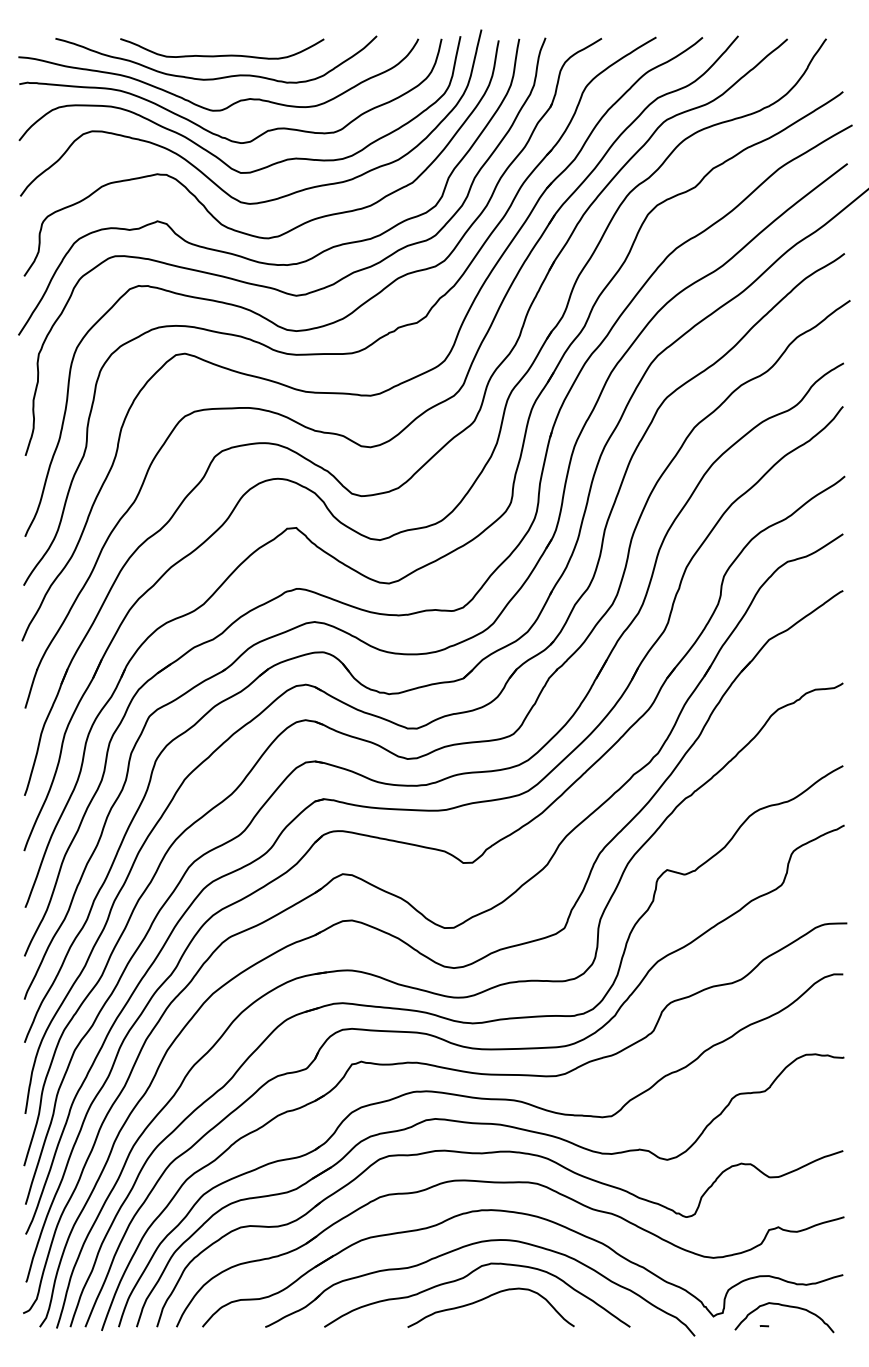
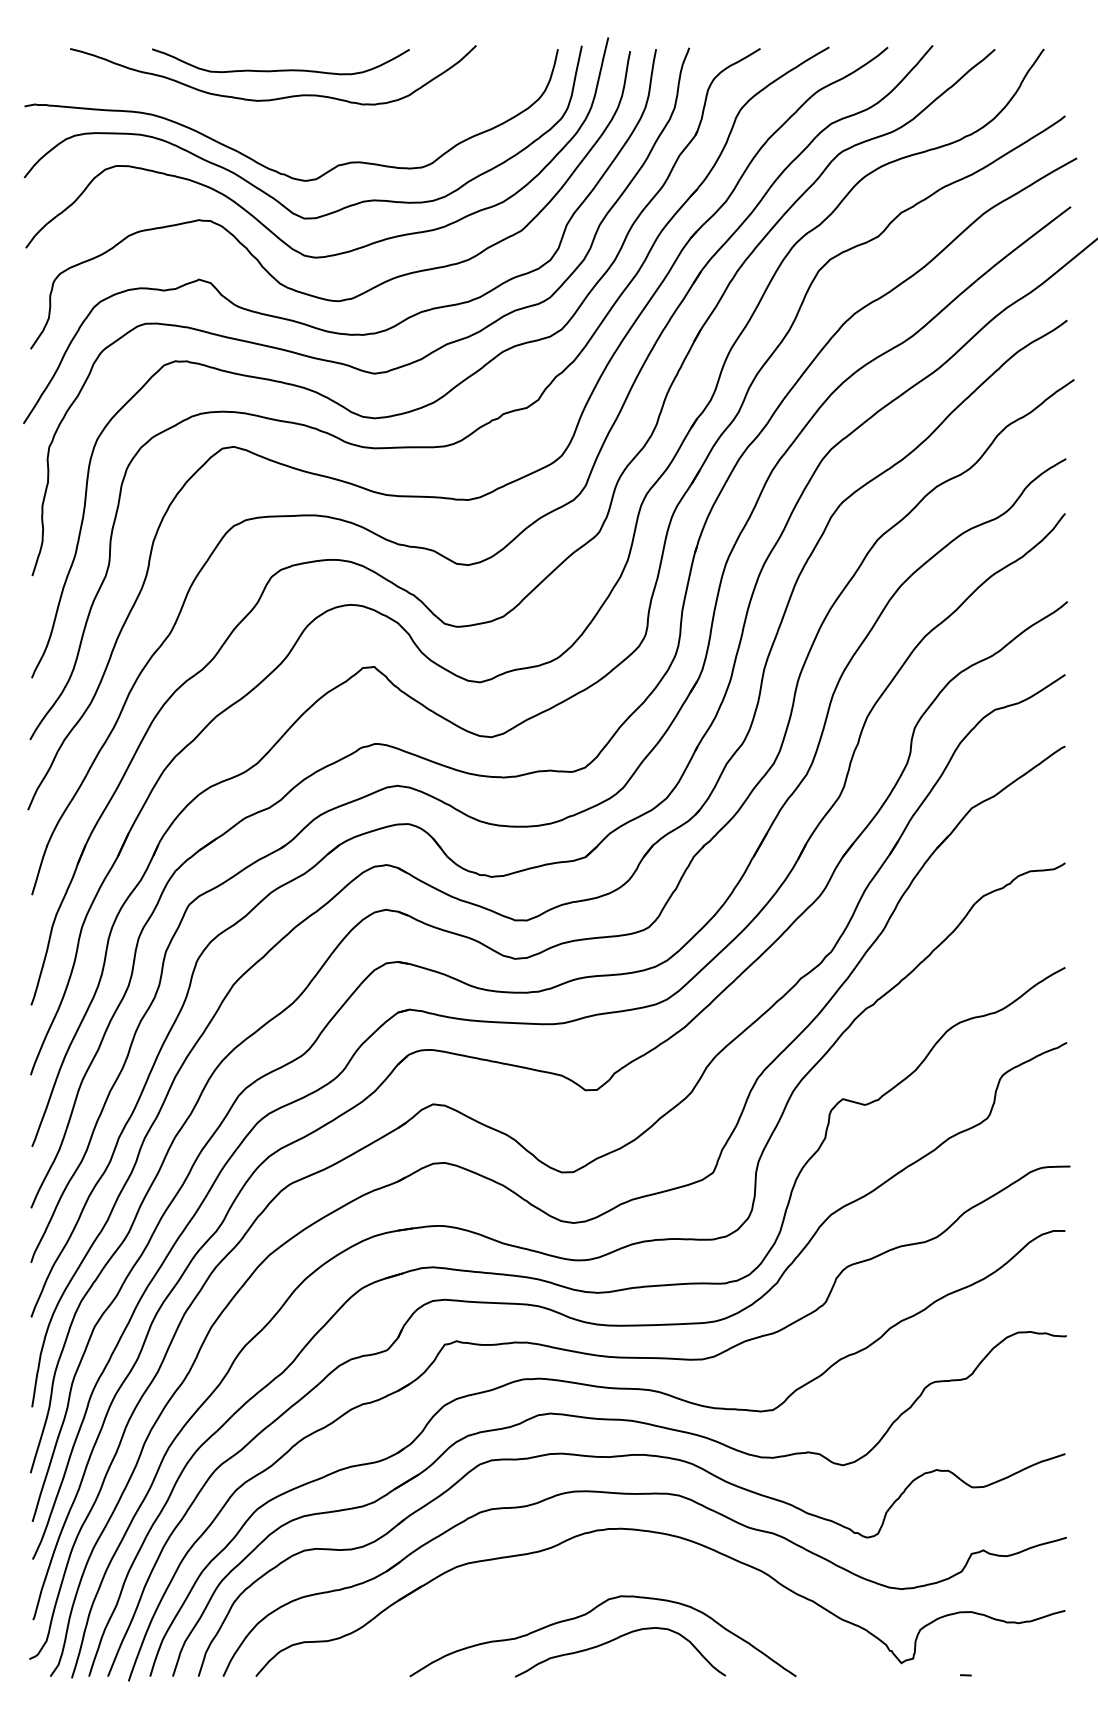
curve: (233, 103) -> (294, 130), removed
part: (465, 1247) -> (588, 1575), removed
curve: (788, 1307) -> (996, 1651), removed

